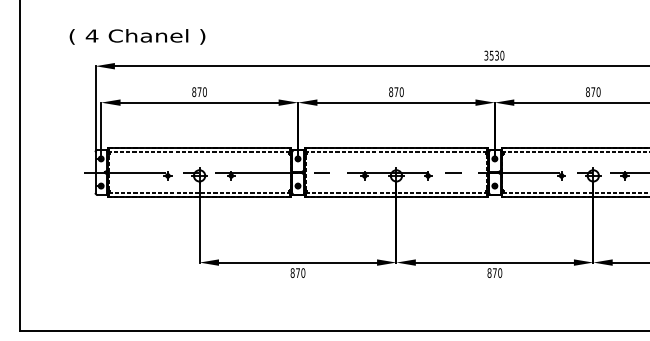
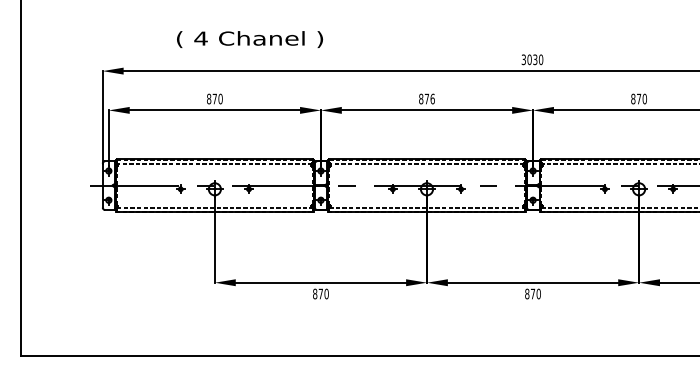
text: (137, 36) -> (249, 39), moved
text: (491, 55) -> (529, 59), 3530 -> 3030
text: (401, 91) -> (432, 98), 870 -> 876

